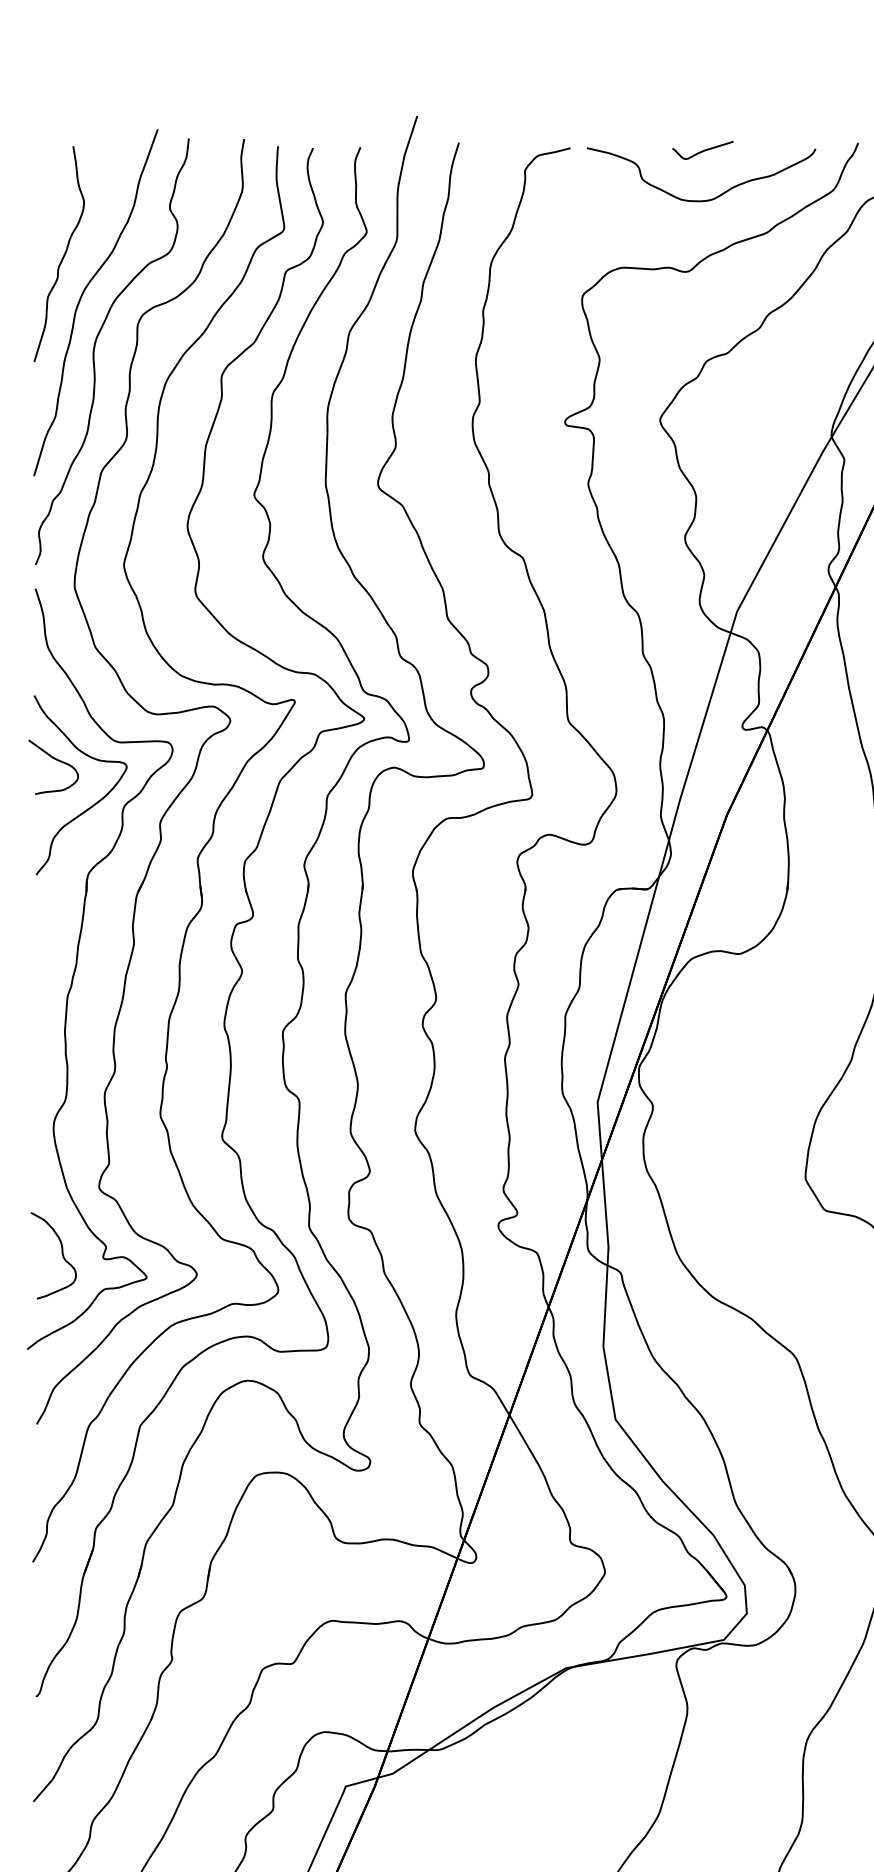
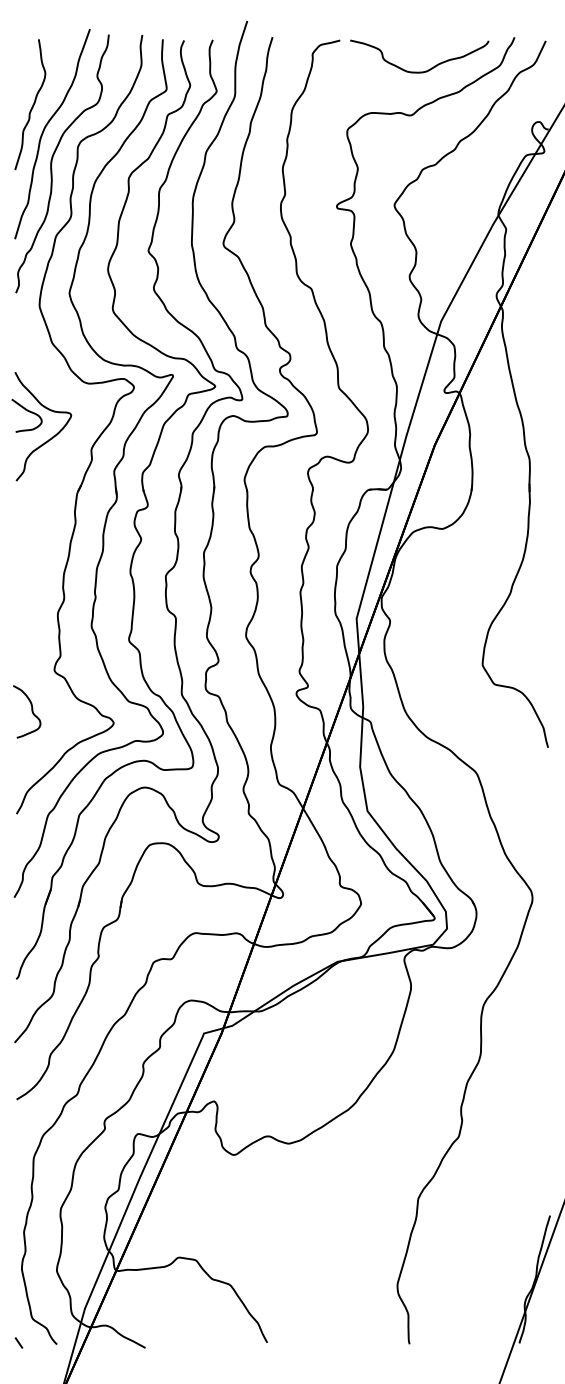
curve: (702, 149) -> (420, 41), removed
part: (77, 968) -> (41, 537), removed

